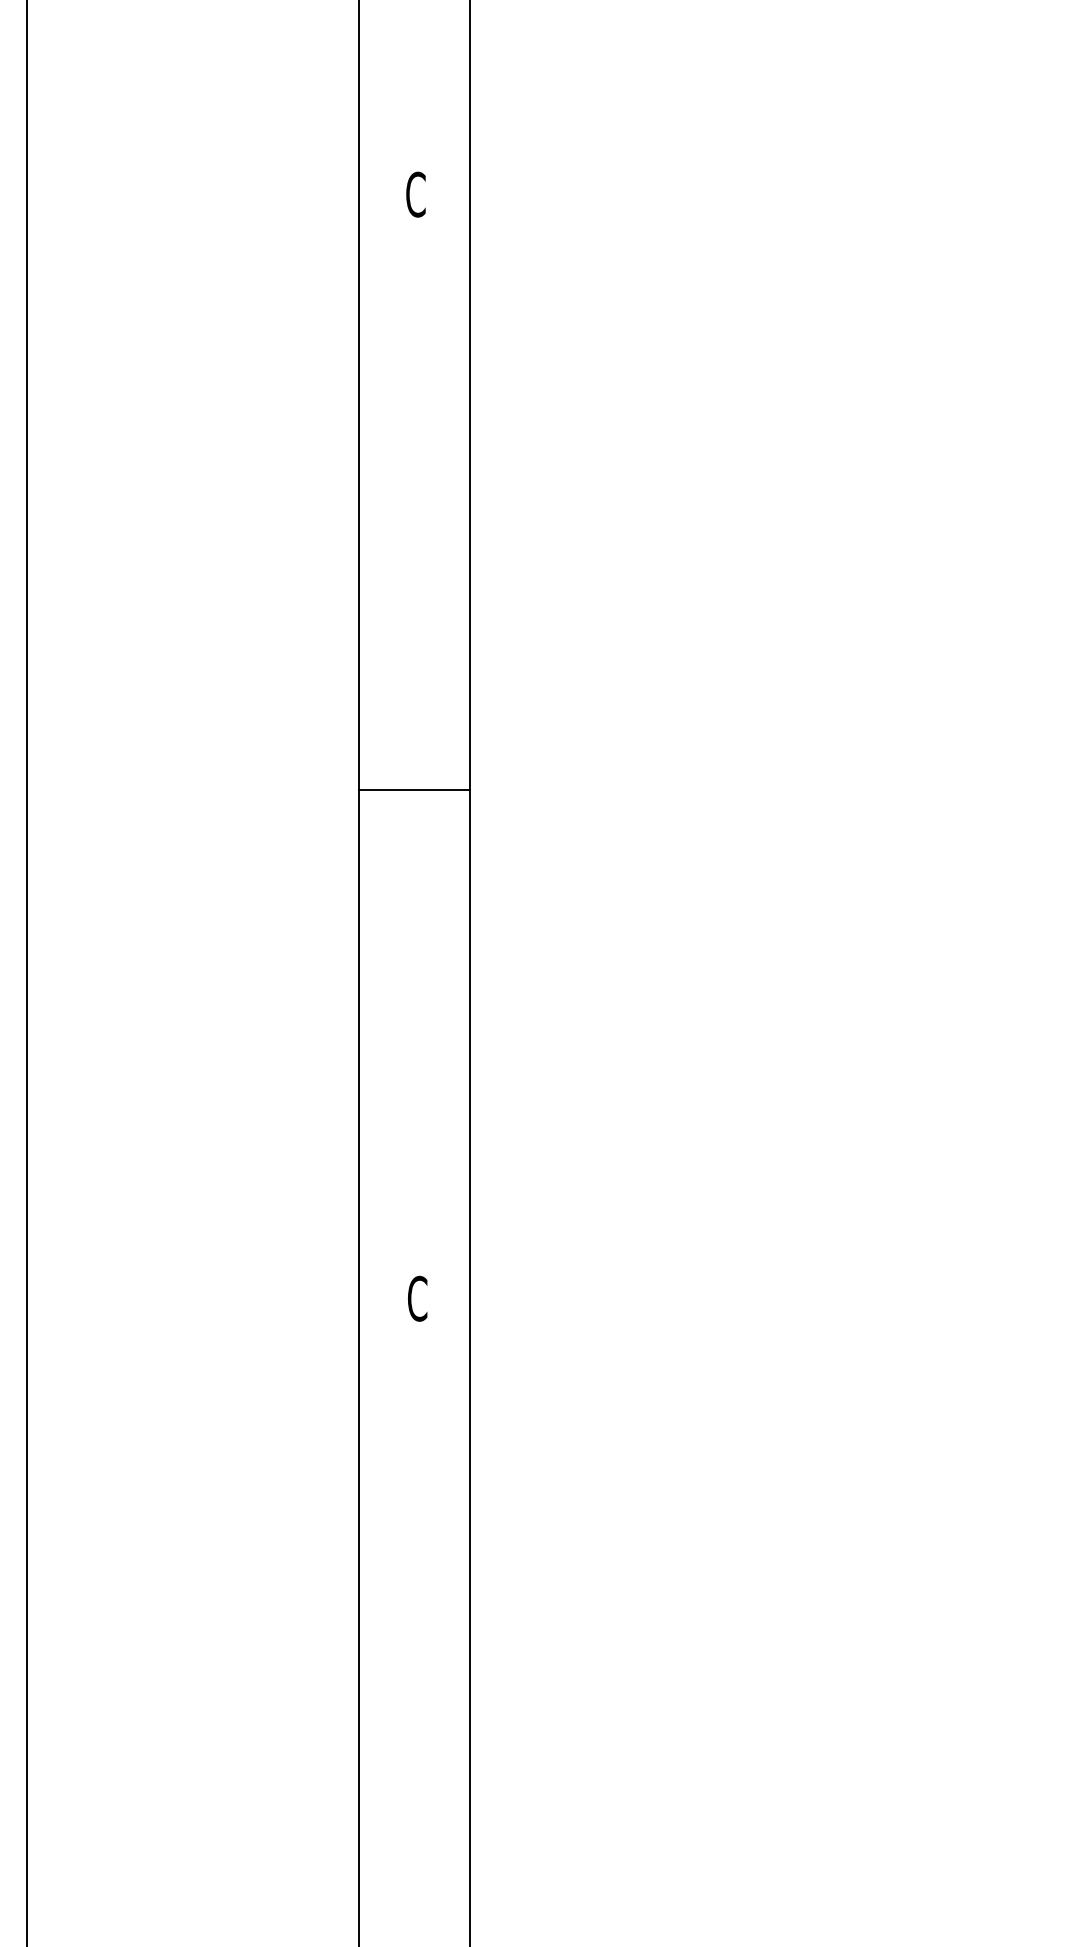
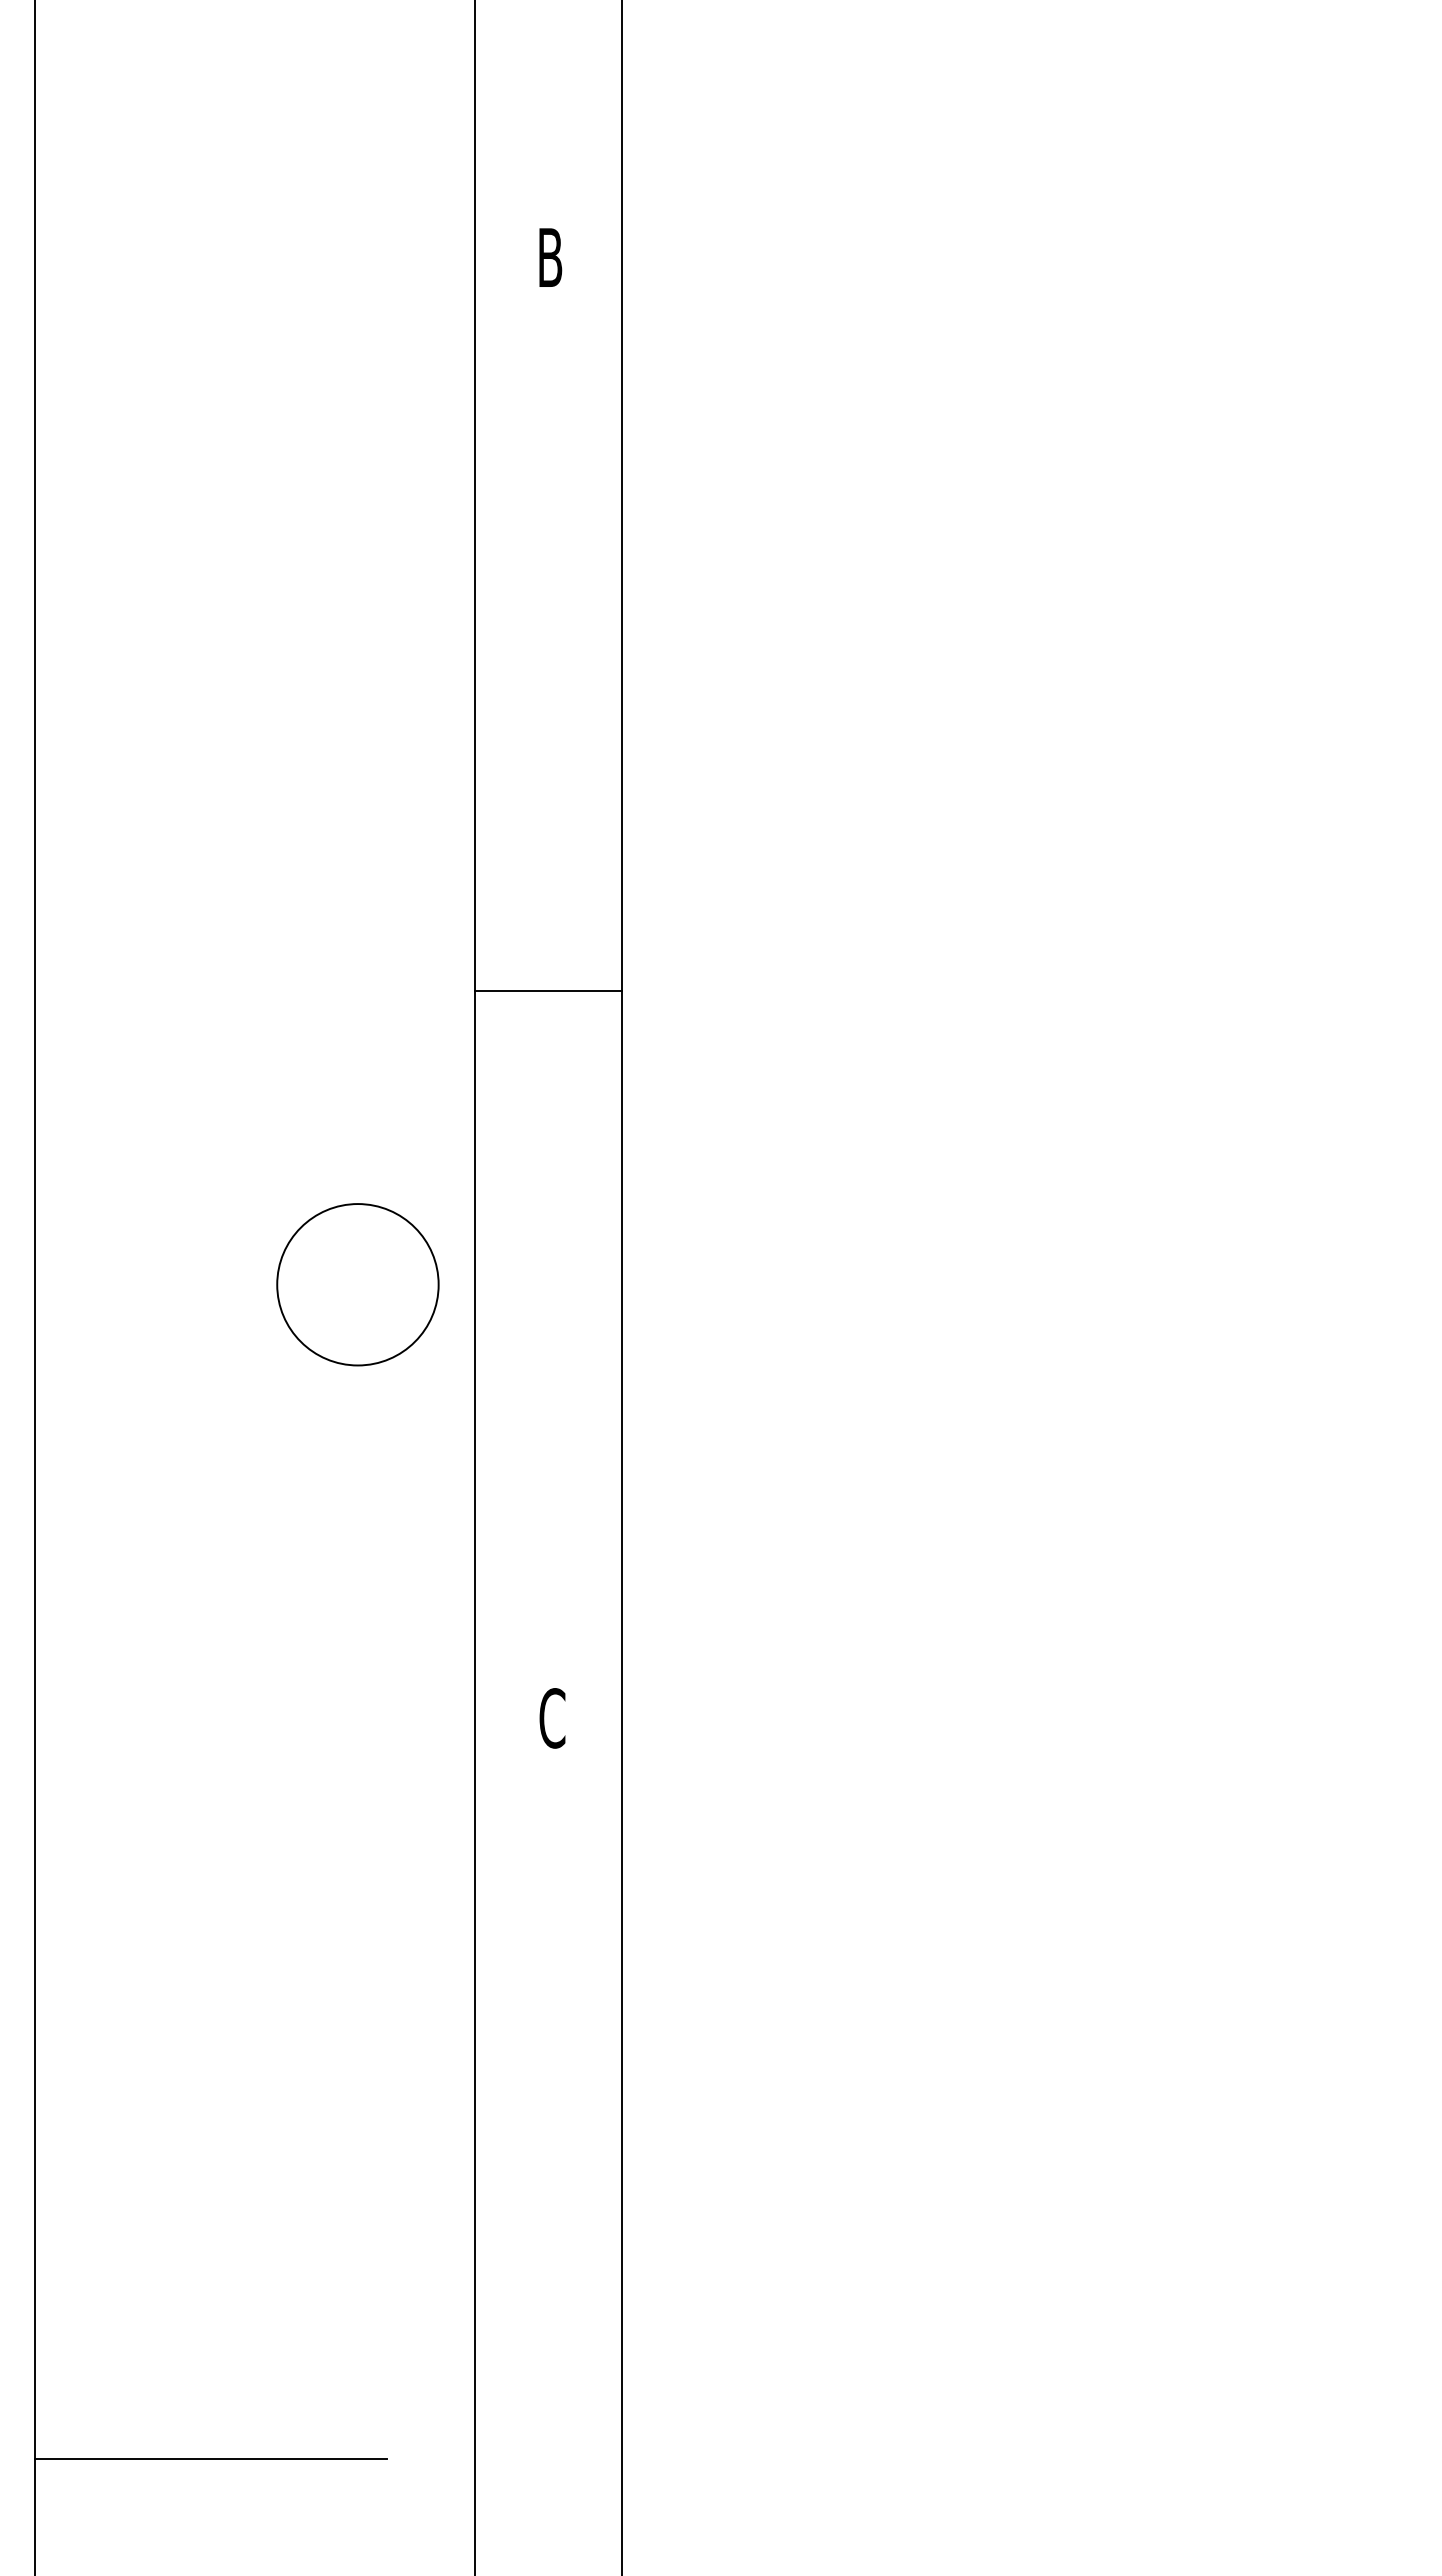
text: (416, 194) -> (550, 257), C -> B
line: (414, 790) -> (548, 991), moved
circle: (270, 970) -> (357, 1284), added
line: (159, 1858) -> (211, 2458), added

